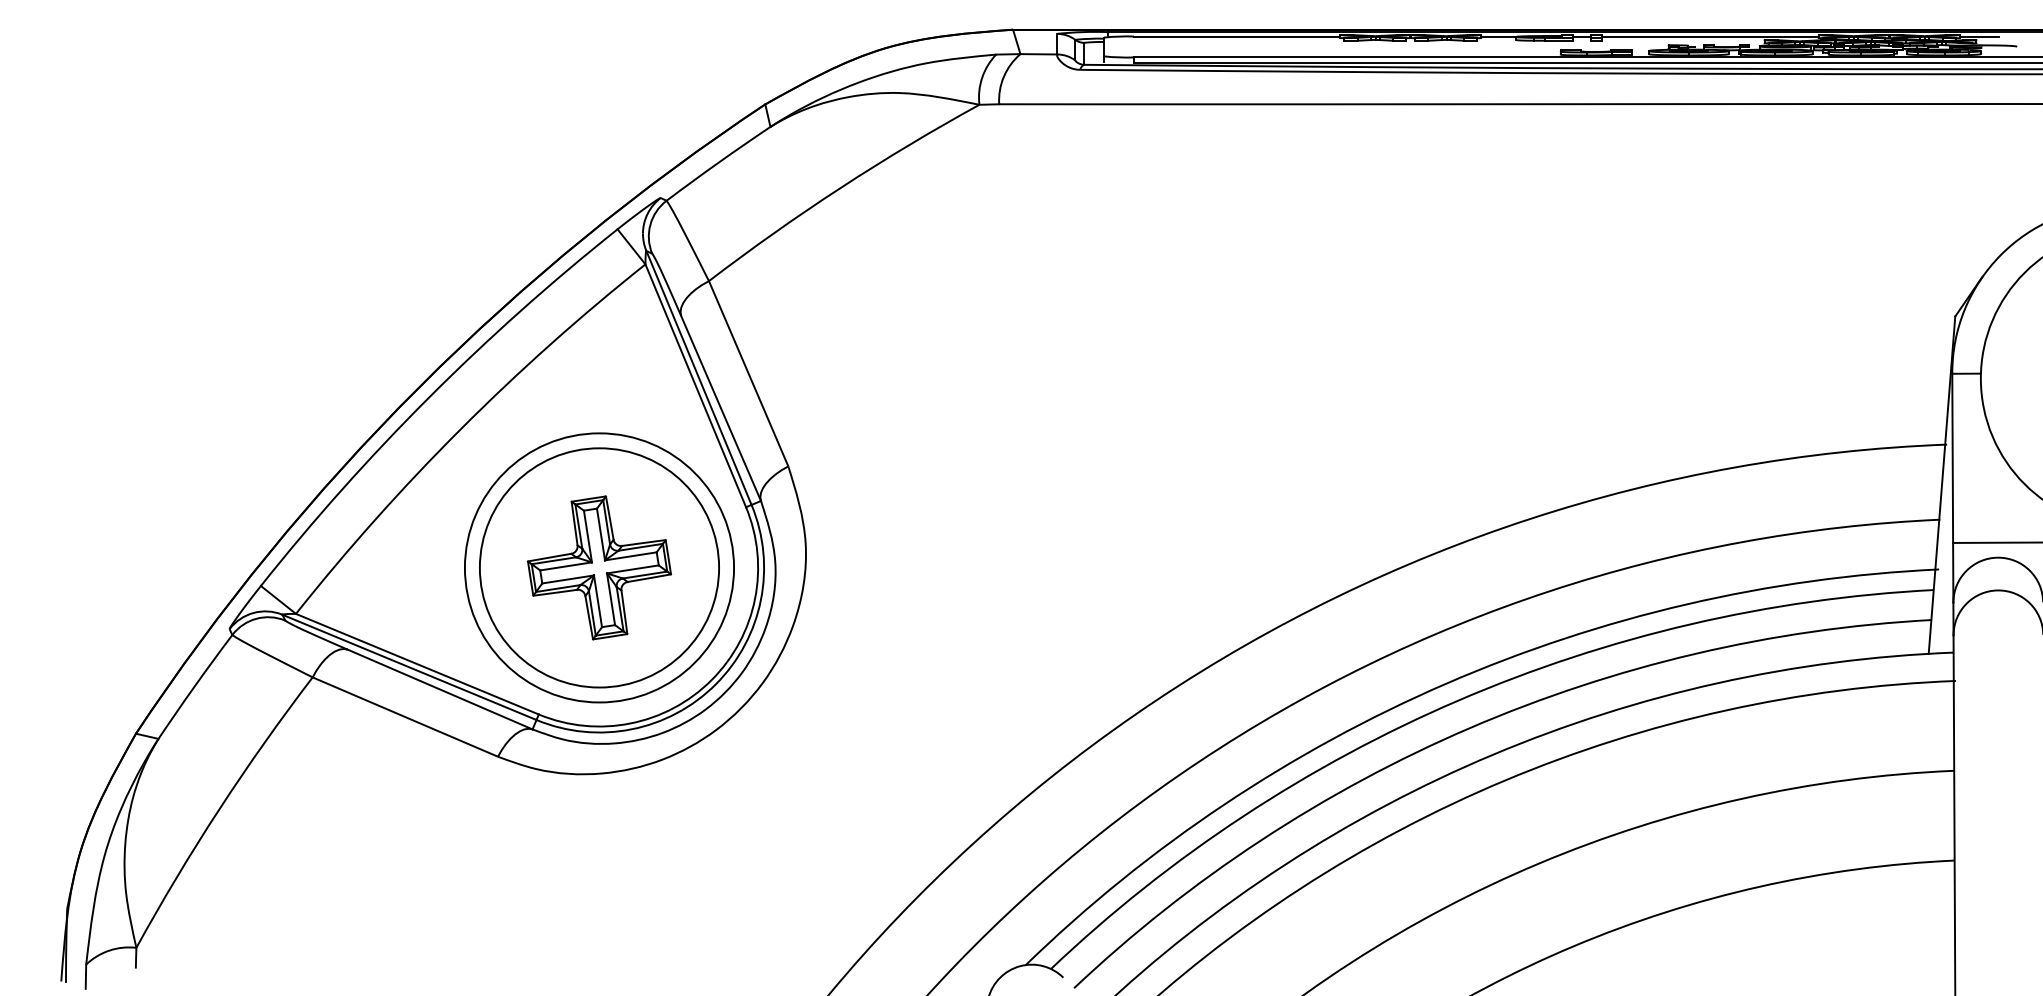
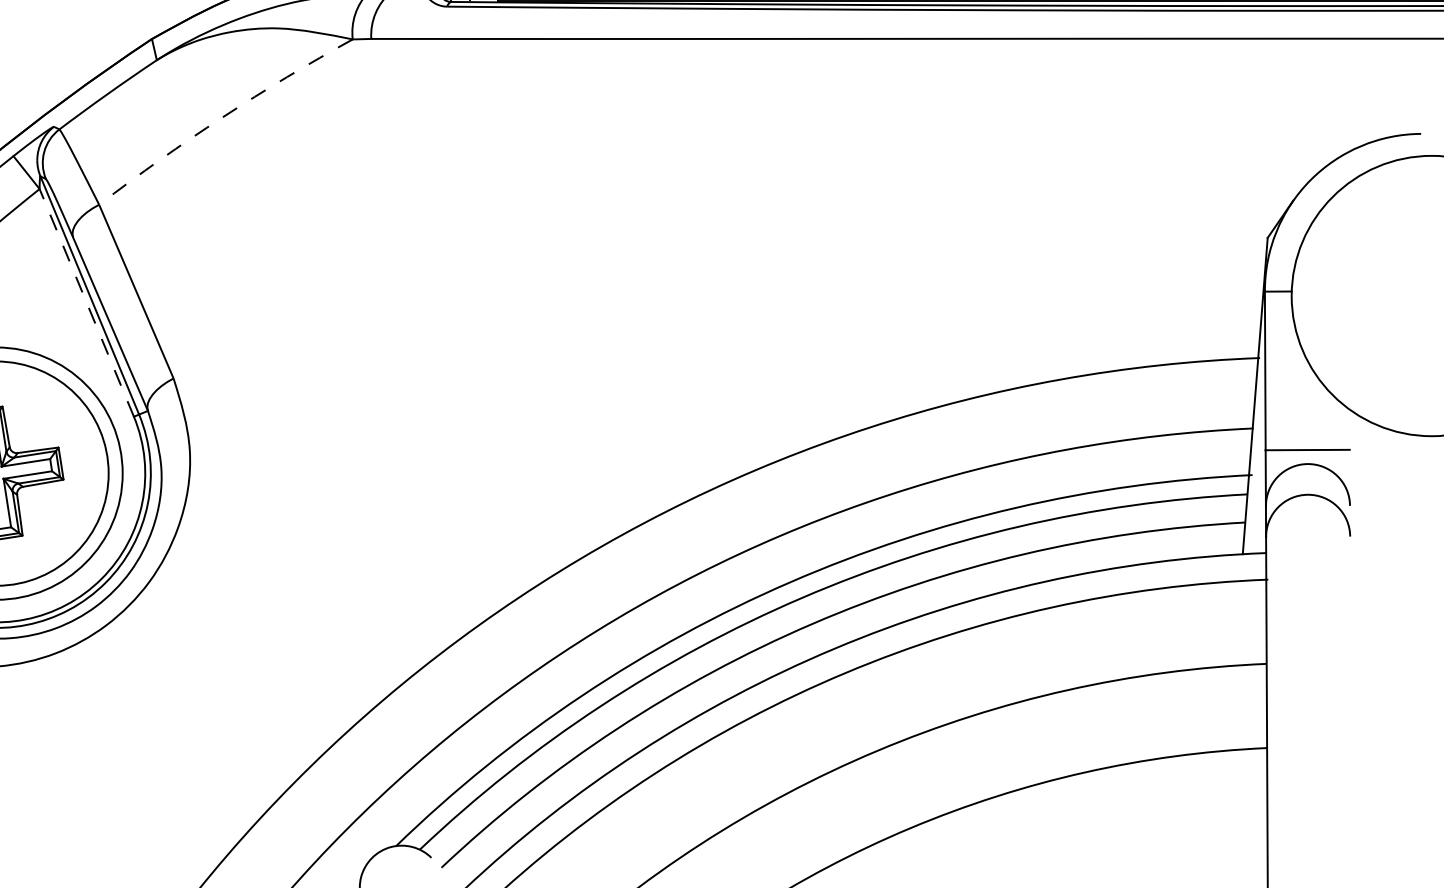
arc: (840, 187) -> (222, 116), solid -> dashed
line: (695, 385) -> (86, 302), solid -> dashed

